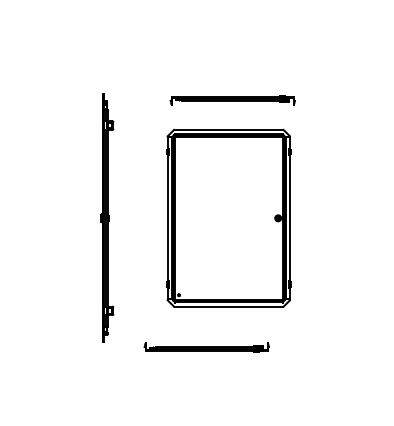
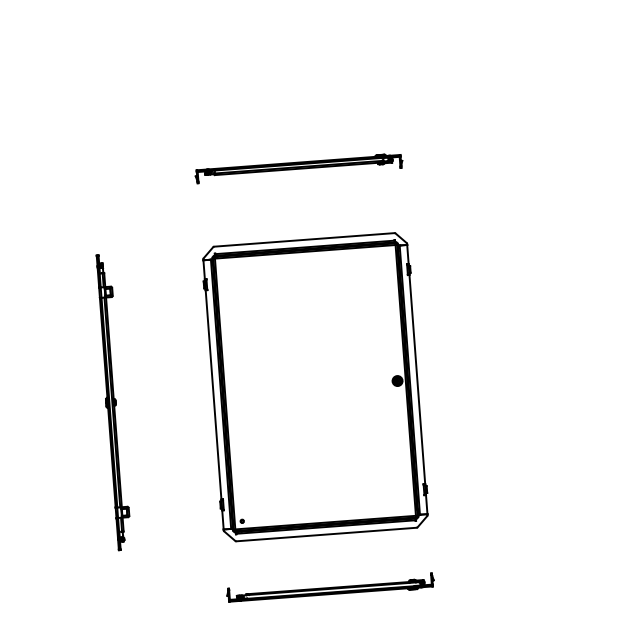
part: (232, 100) -> (298, 168), moved
part: (107, 218) -> (113, 402), size x0.71
part: (206, 347) -> (330, 588), moved

